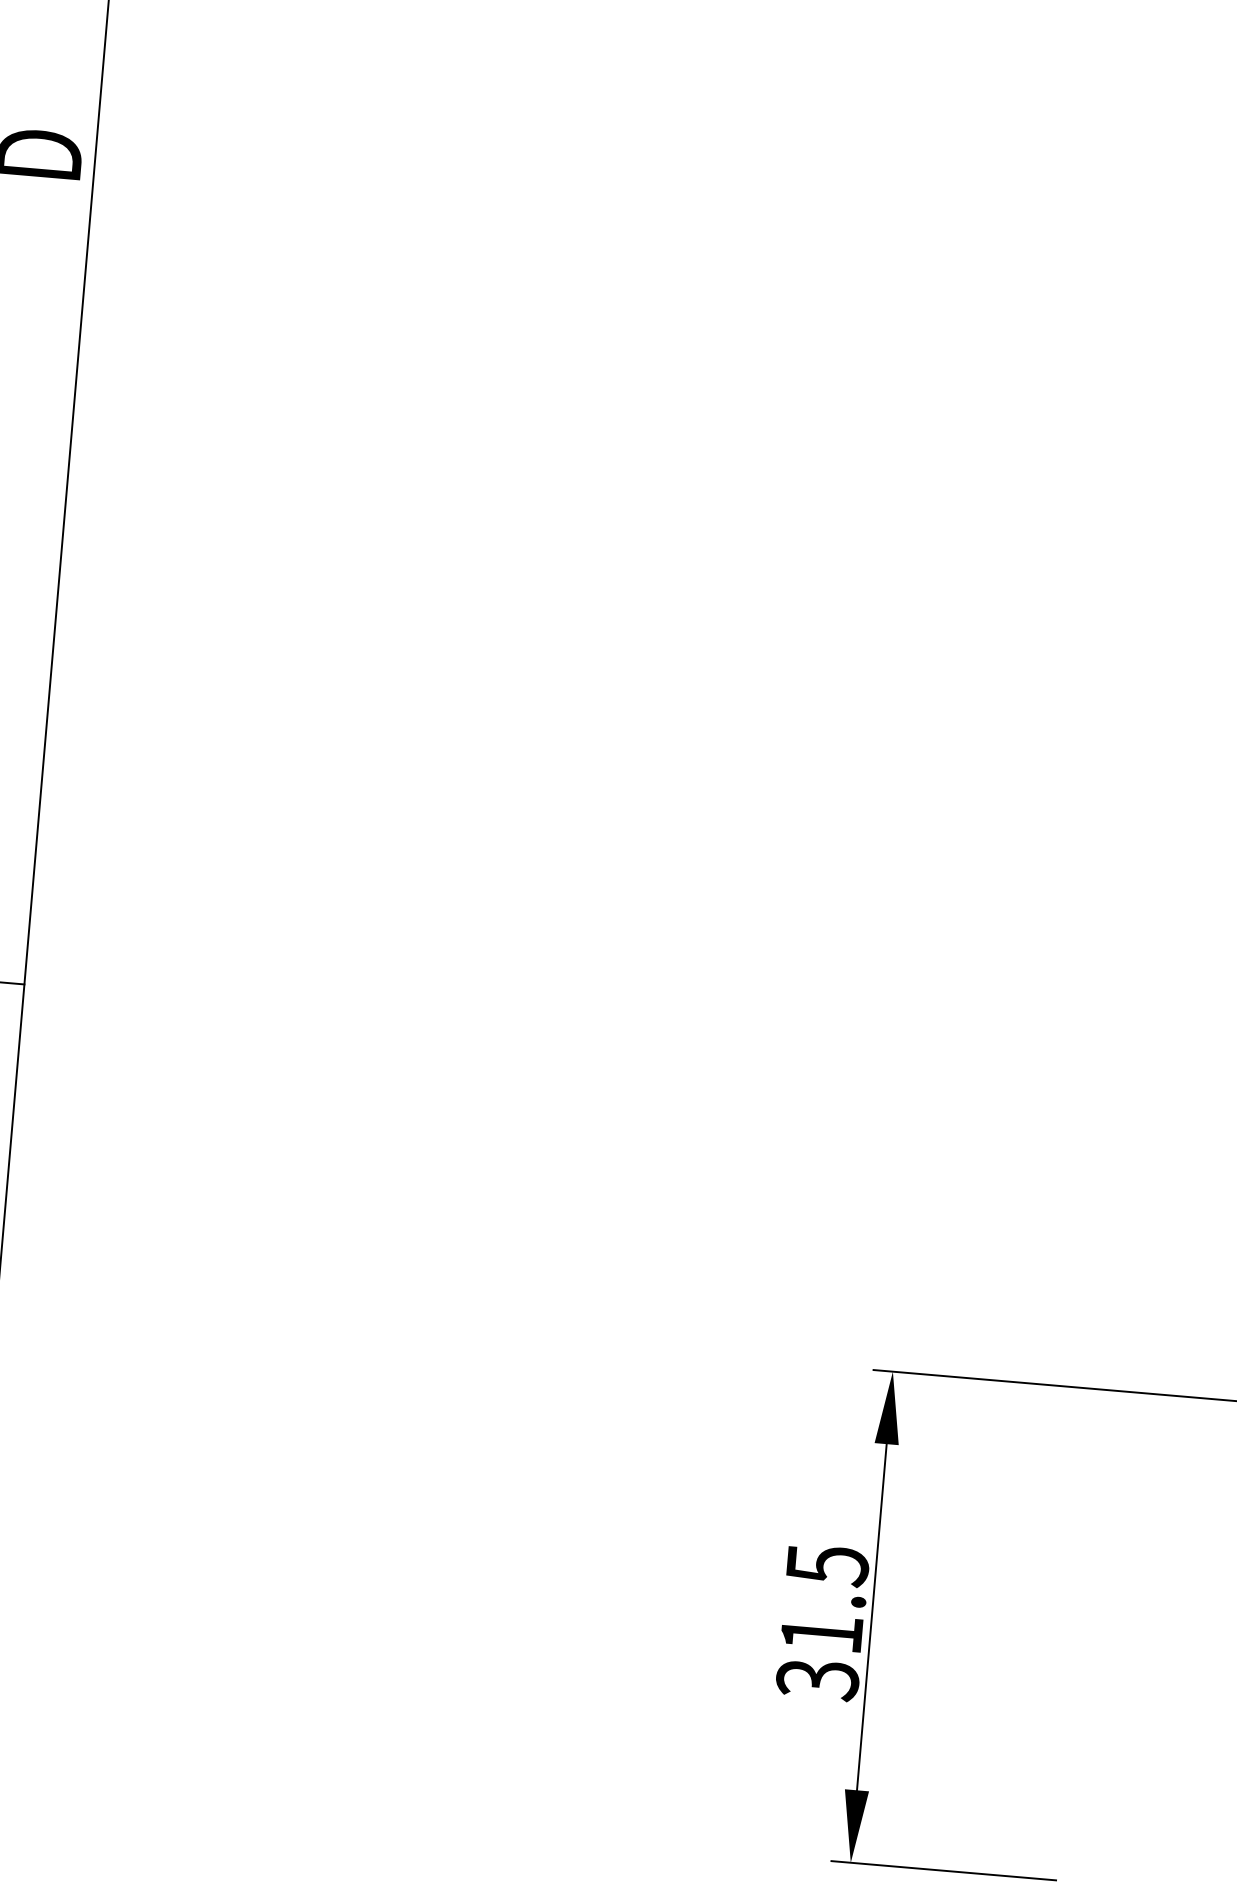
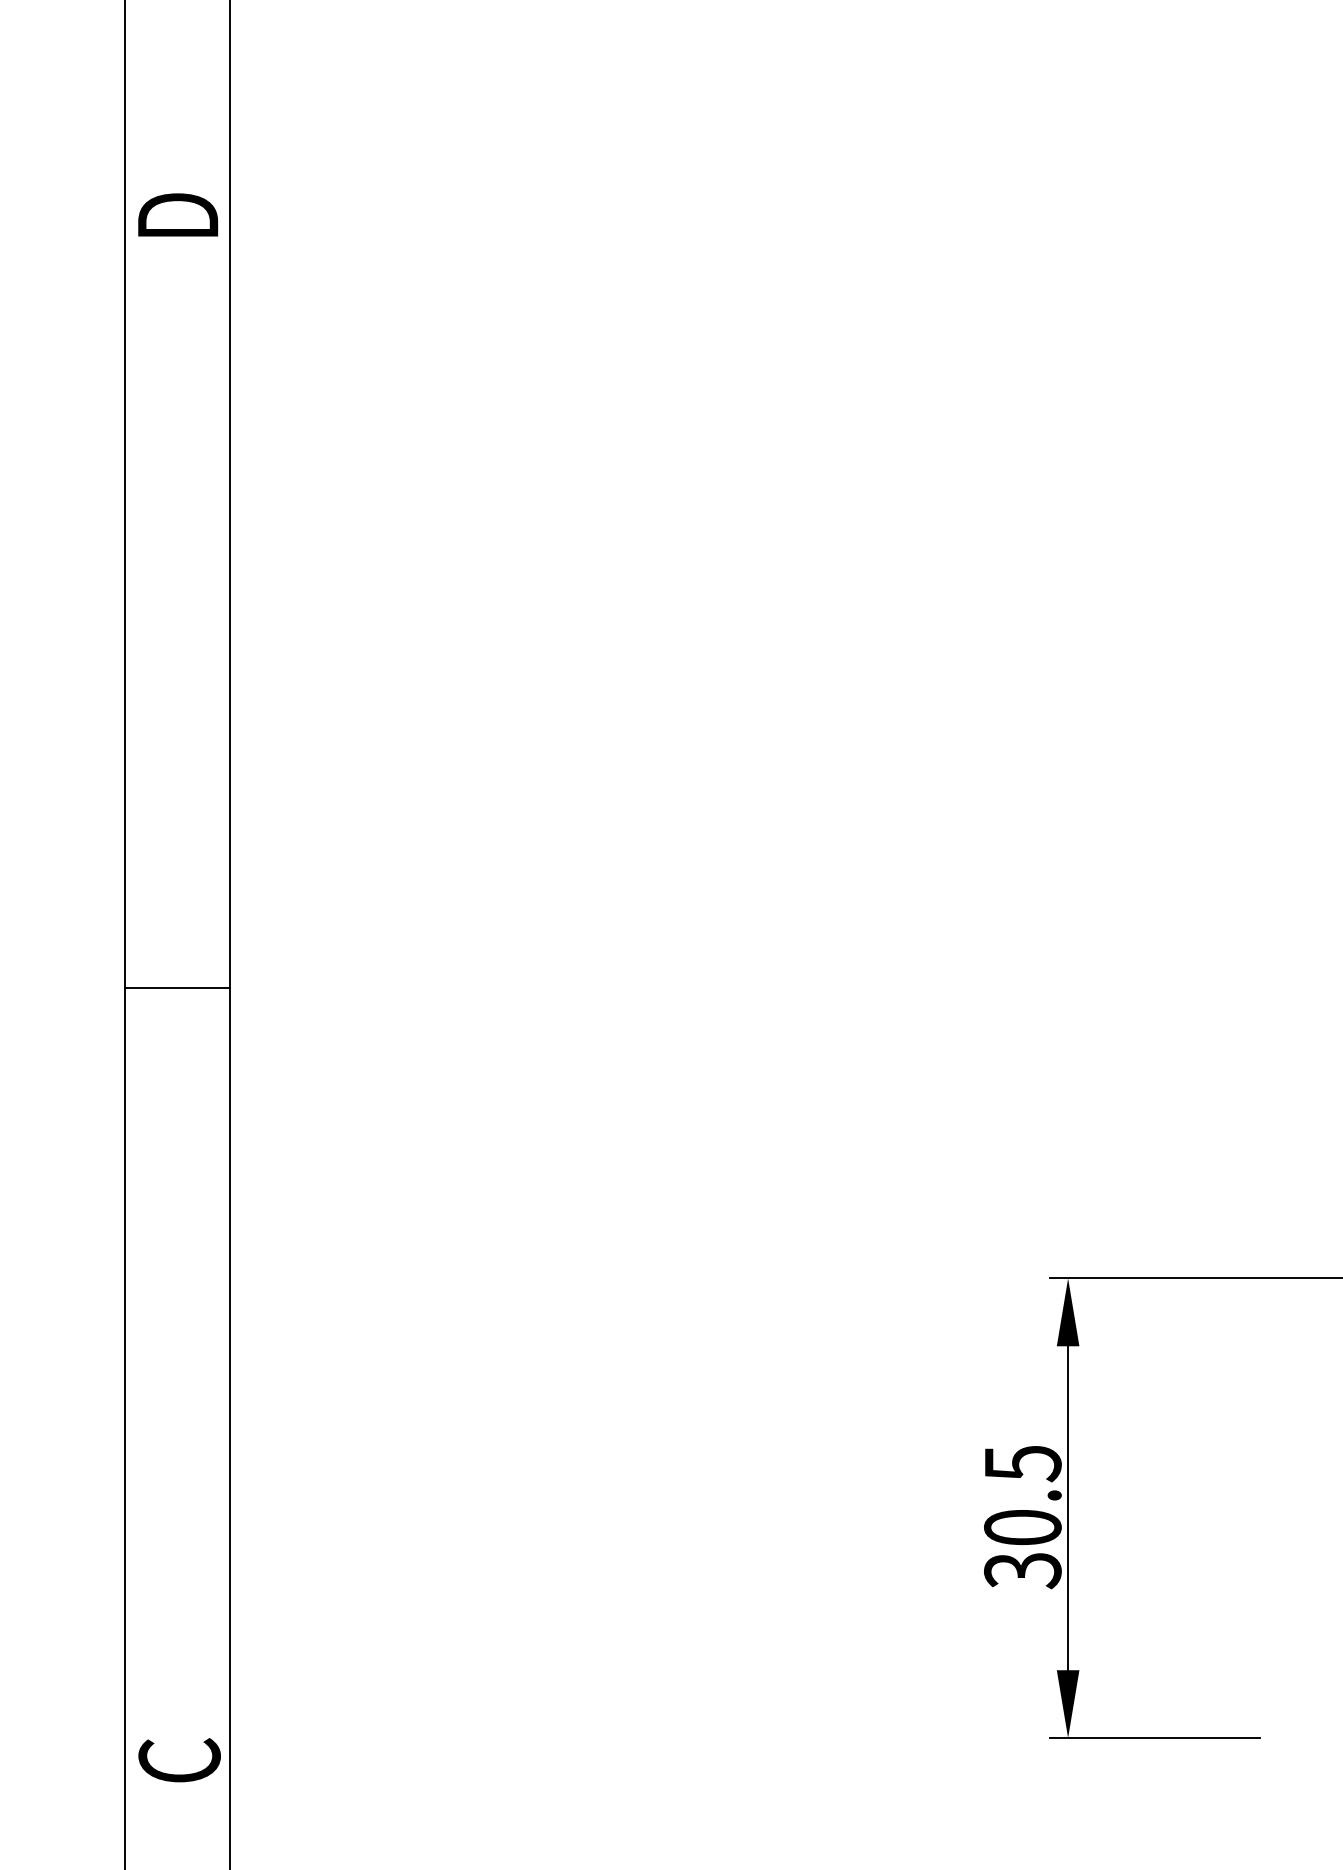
text: (821, 1633) -> (1022, 1527), 31.5 -> 30.5

